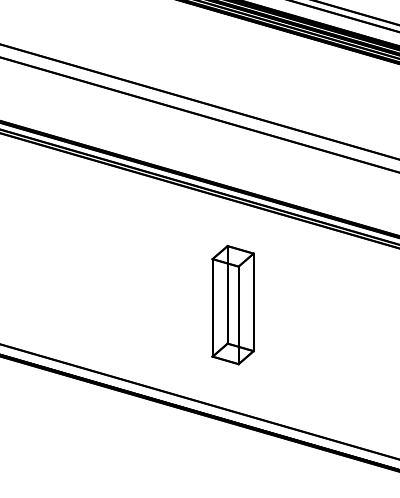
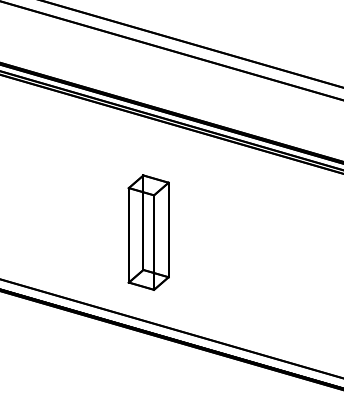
part: (232, 305) -> (148, 233), moved

